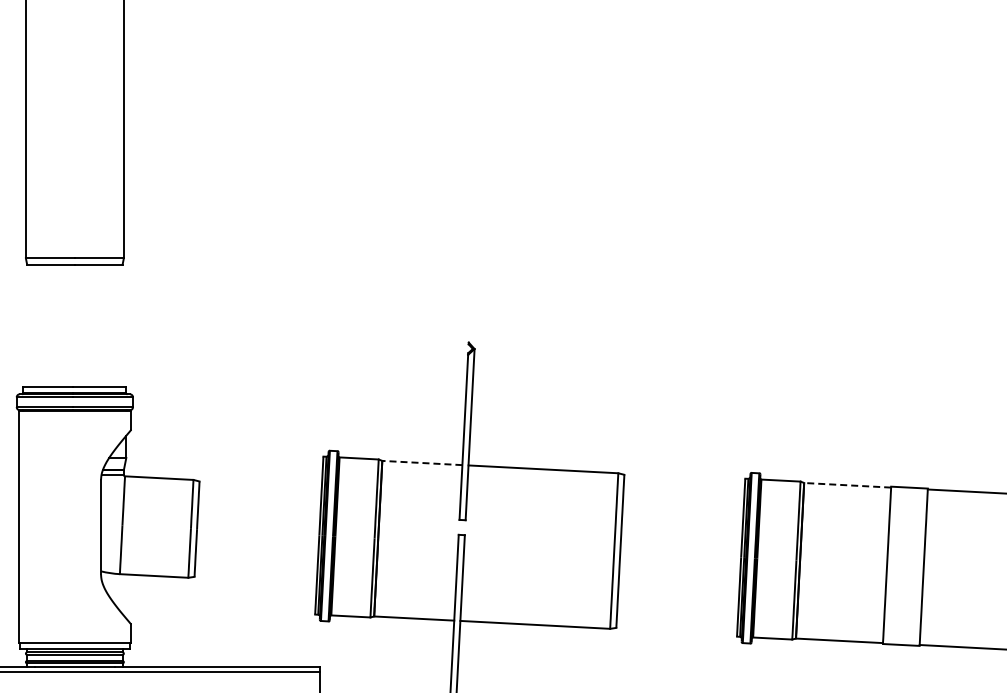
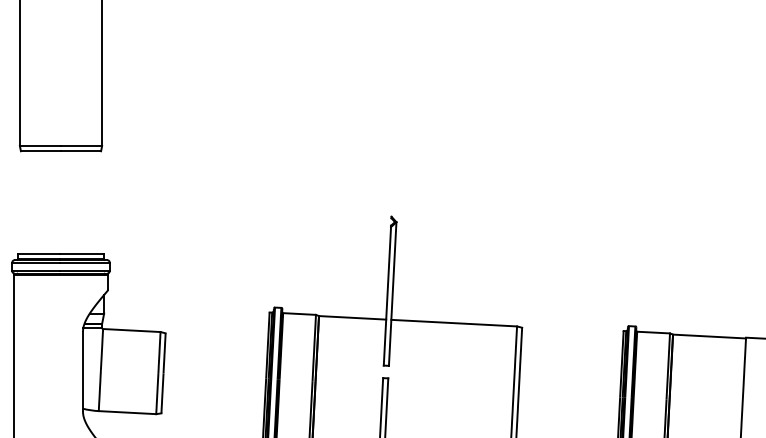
line: (421, 462) -> (351, 317), dashed -> solid
line: (847, 485) -> (709, 336), dashed -> solid

